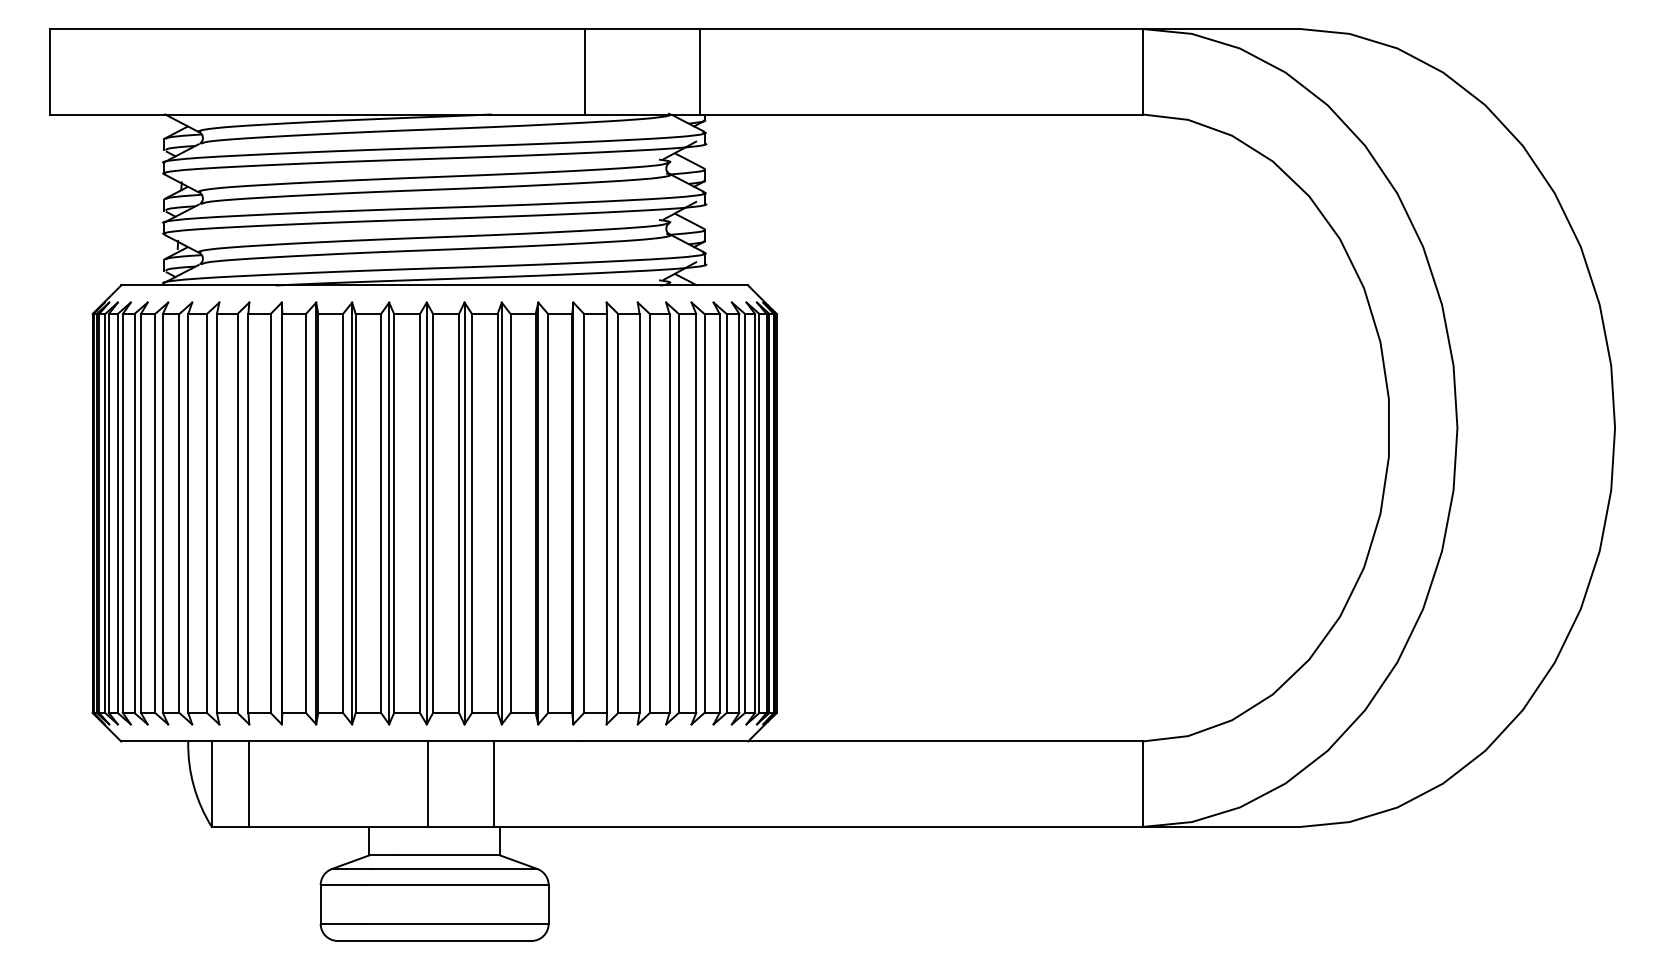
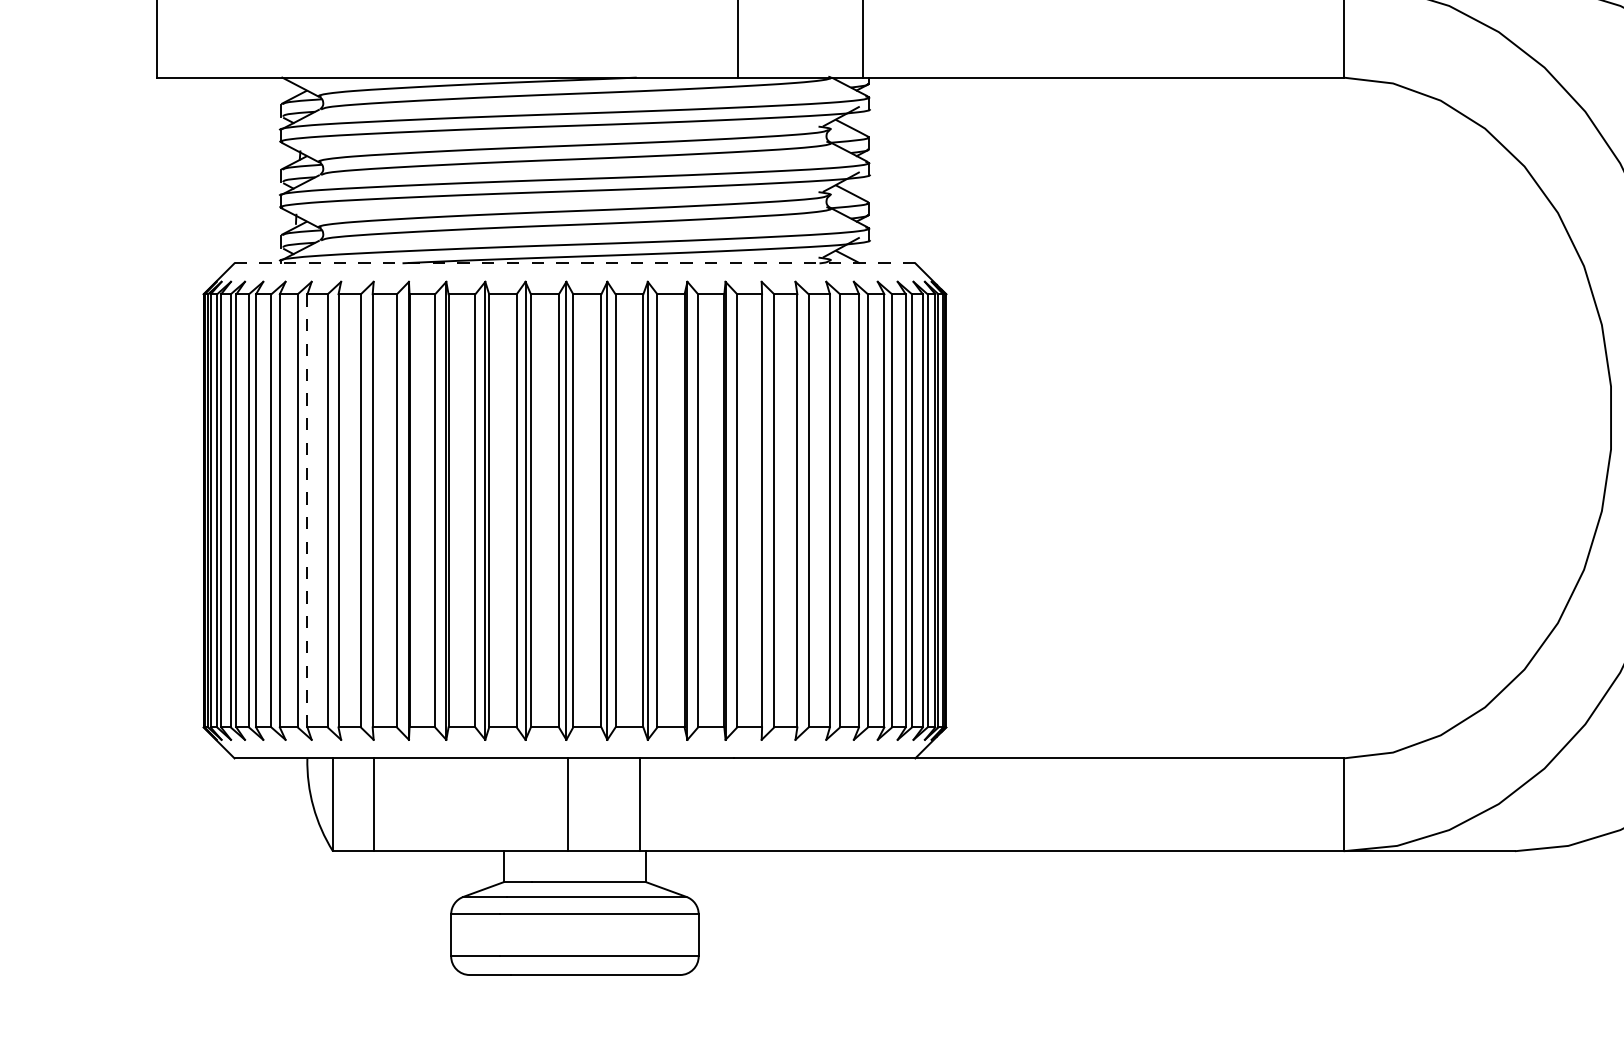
line: (435, 285) -> (575, 263), solid -> dashed
line: (188, 513) -> (307, 510), solid -> dashed

